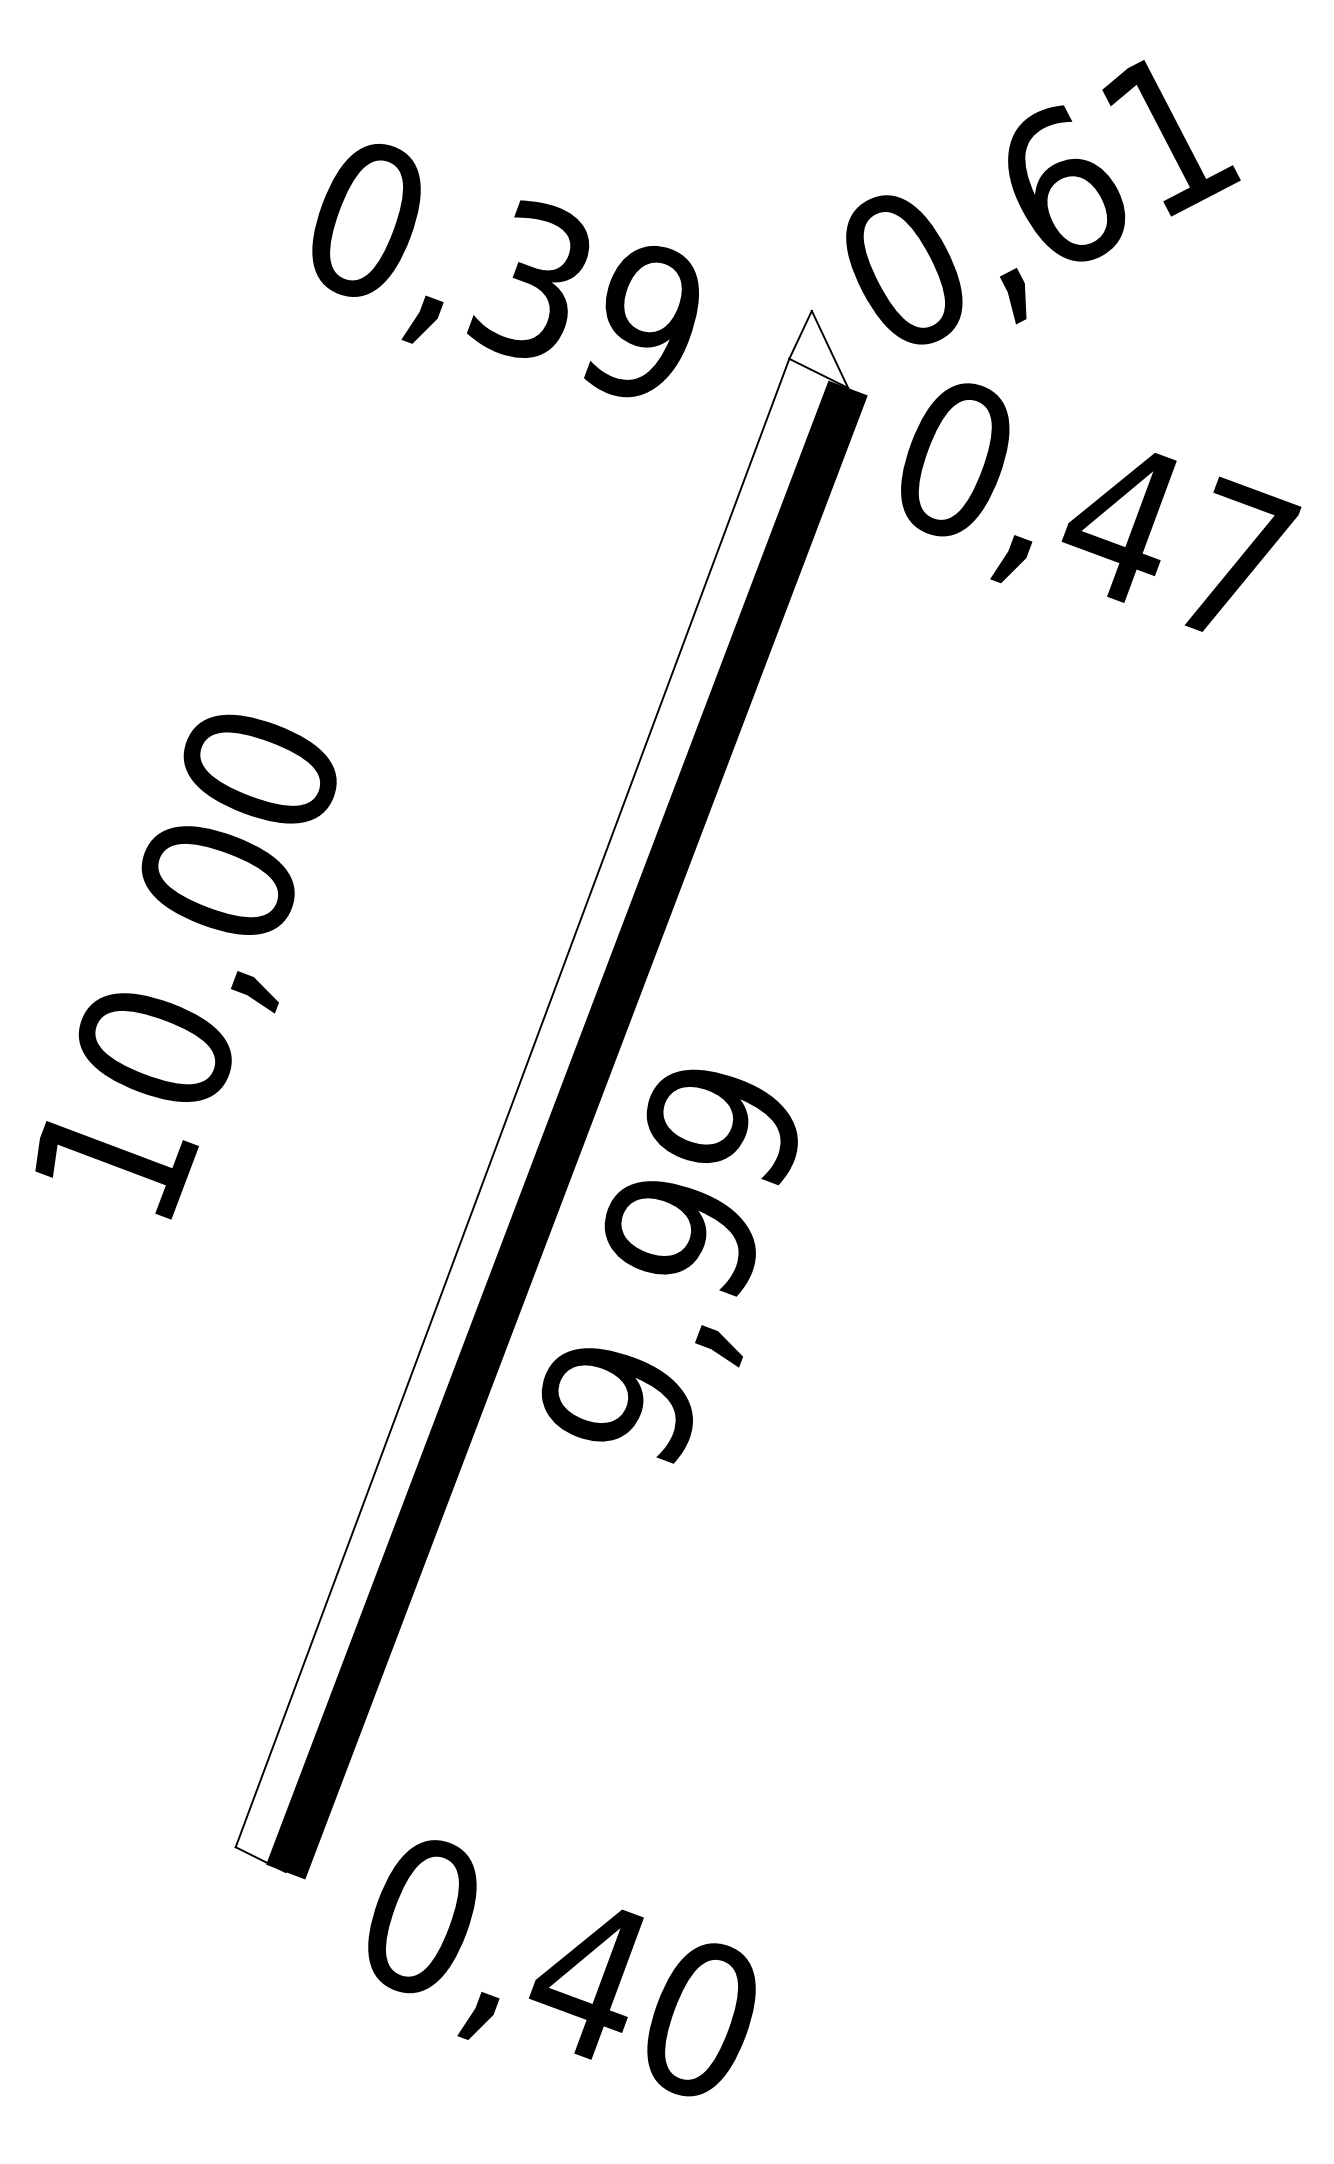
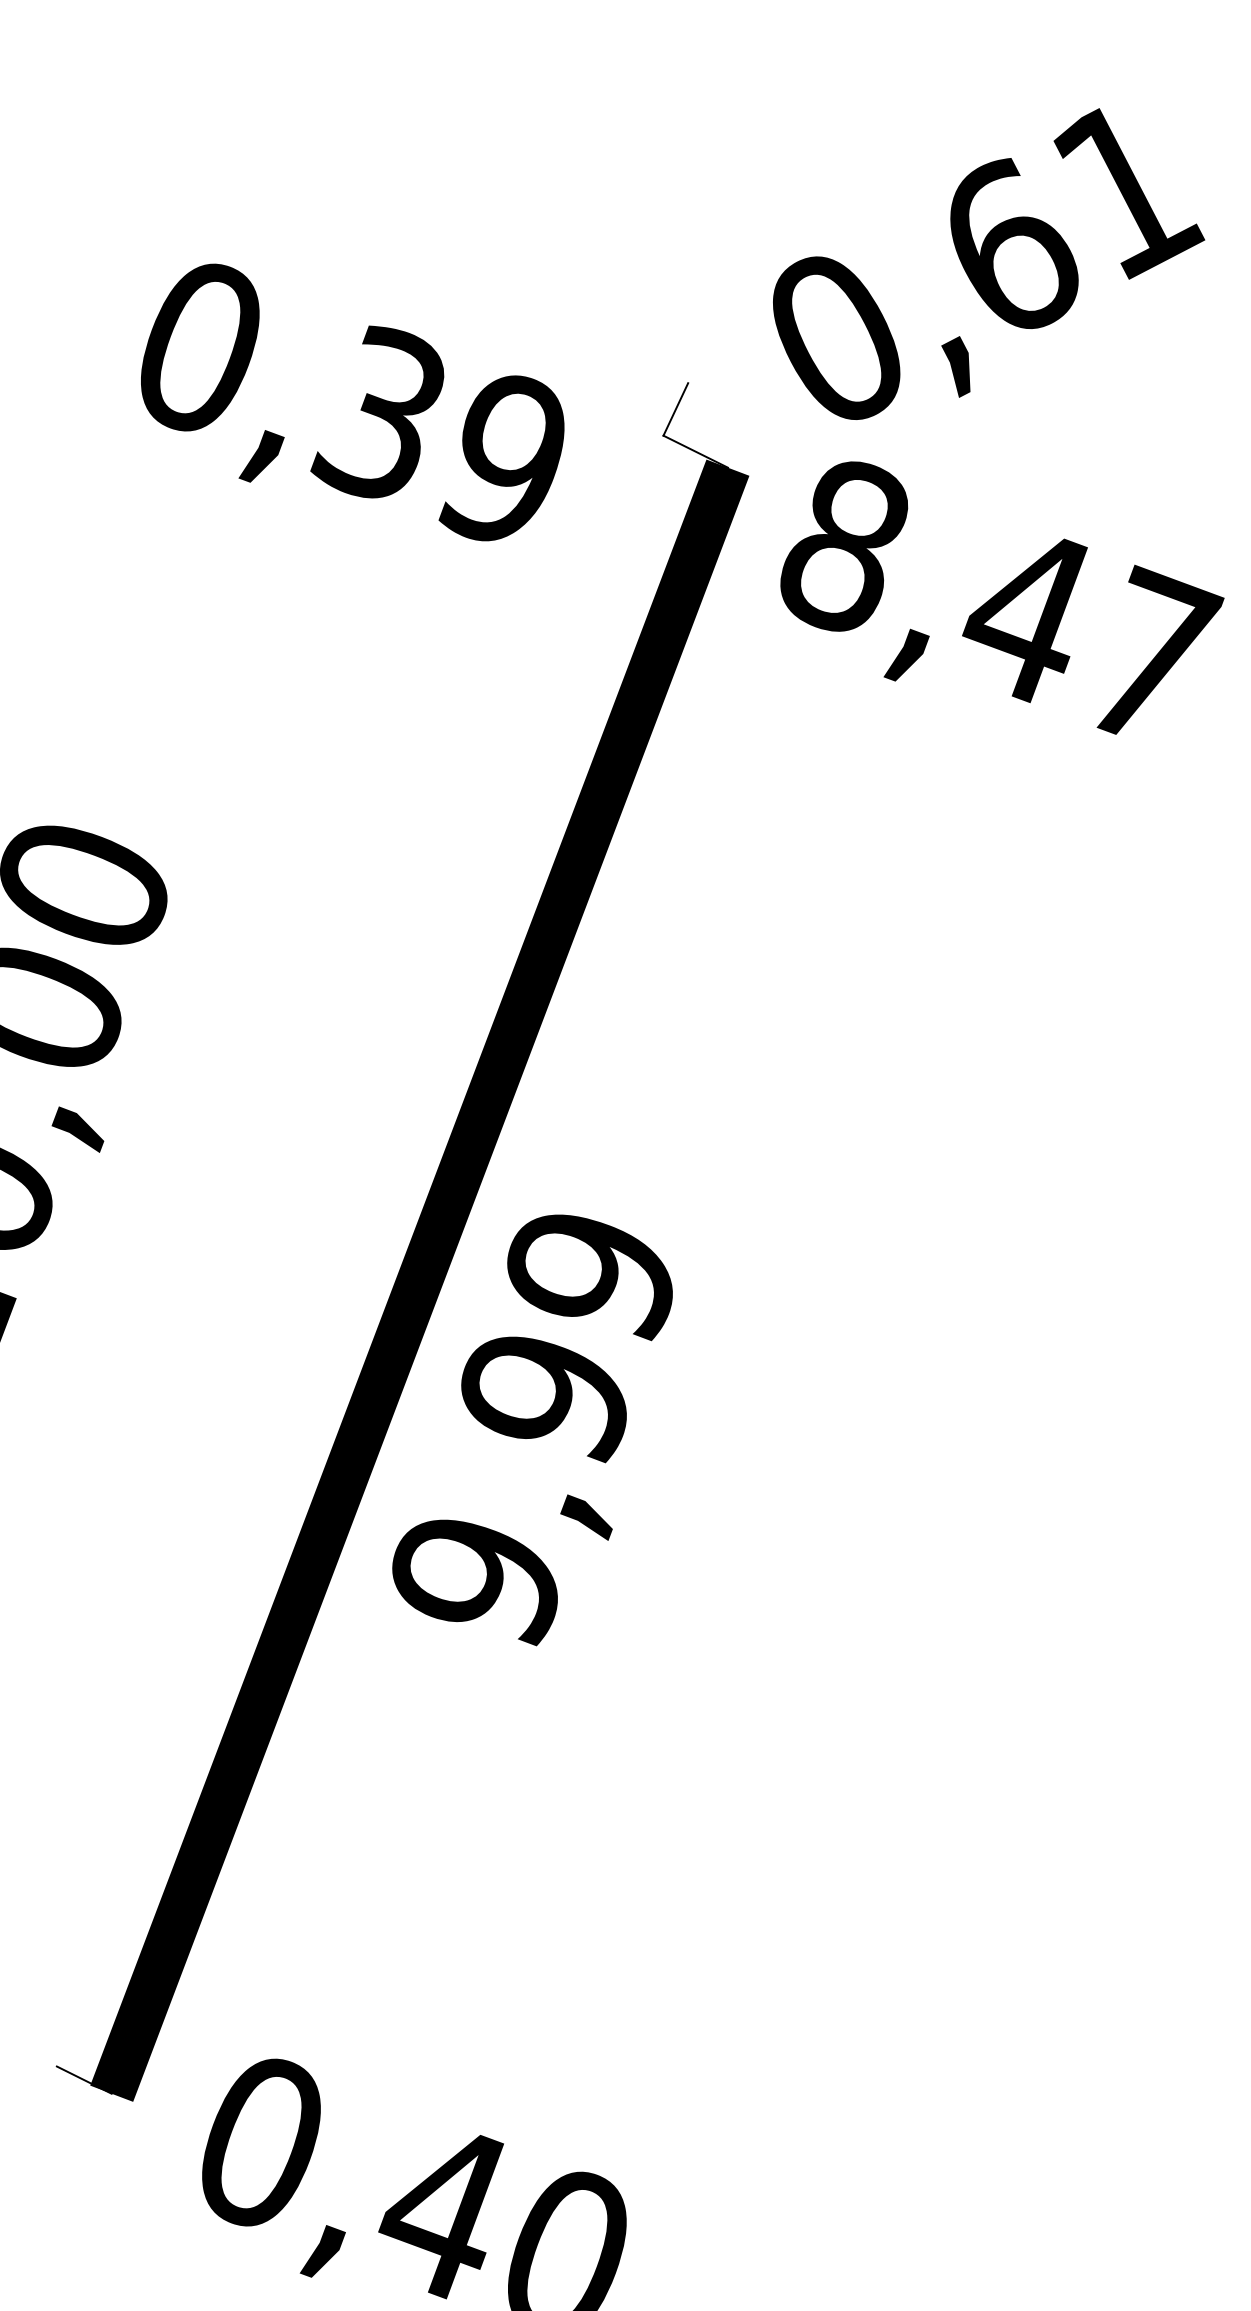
text: (1043, 202) -> (989, 264), moved
text: (505, 270) -> (352, 402), moved
line: (829, 349) -> (707, 425), removed
text: (954, 459) -> (844, 545), 0,47 -> 8,47
line: (512, 1102) -> (360, 1250), removed

